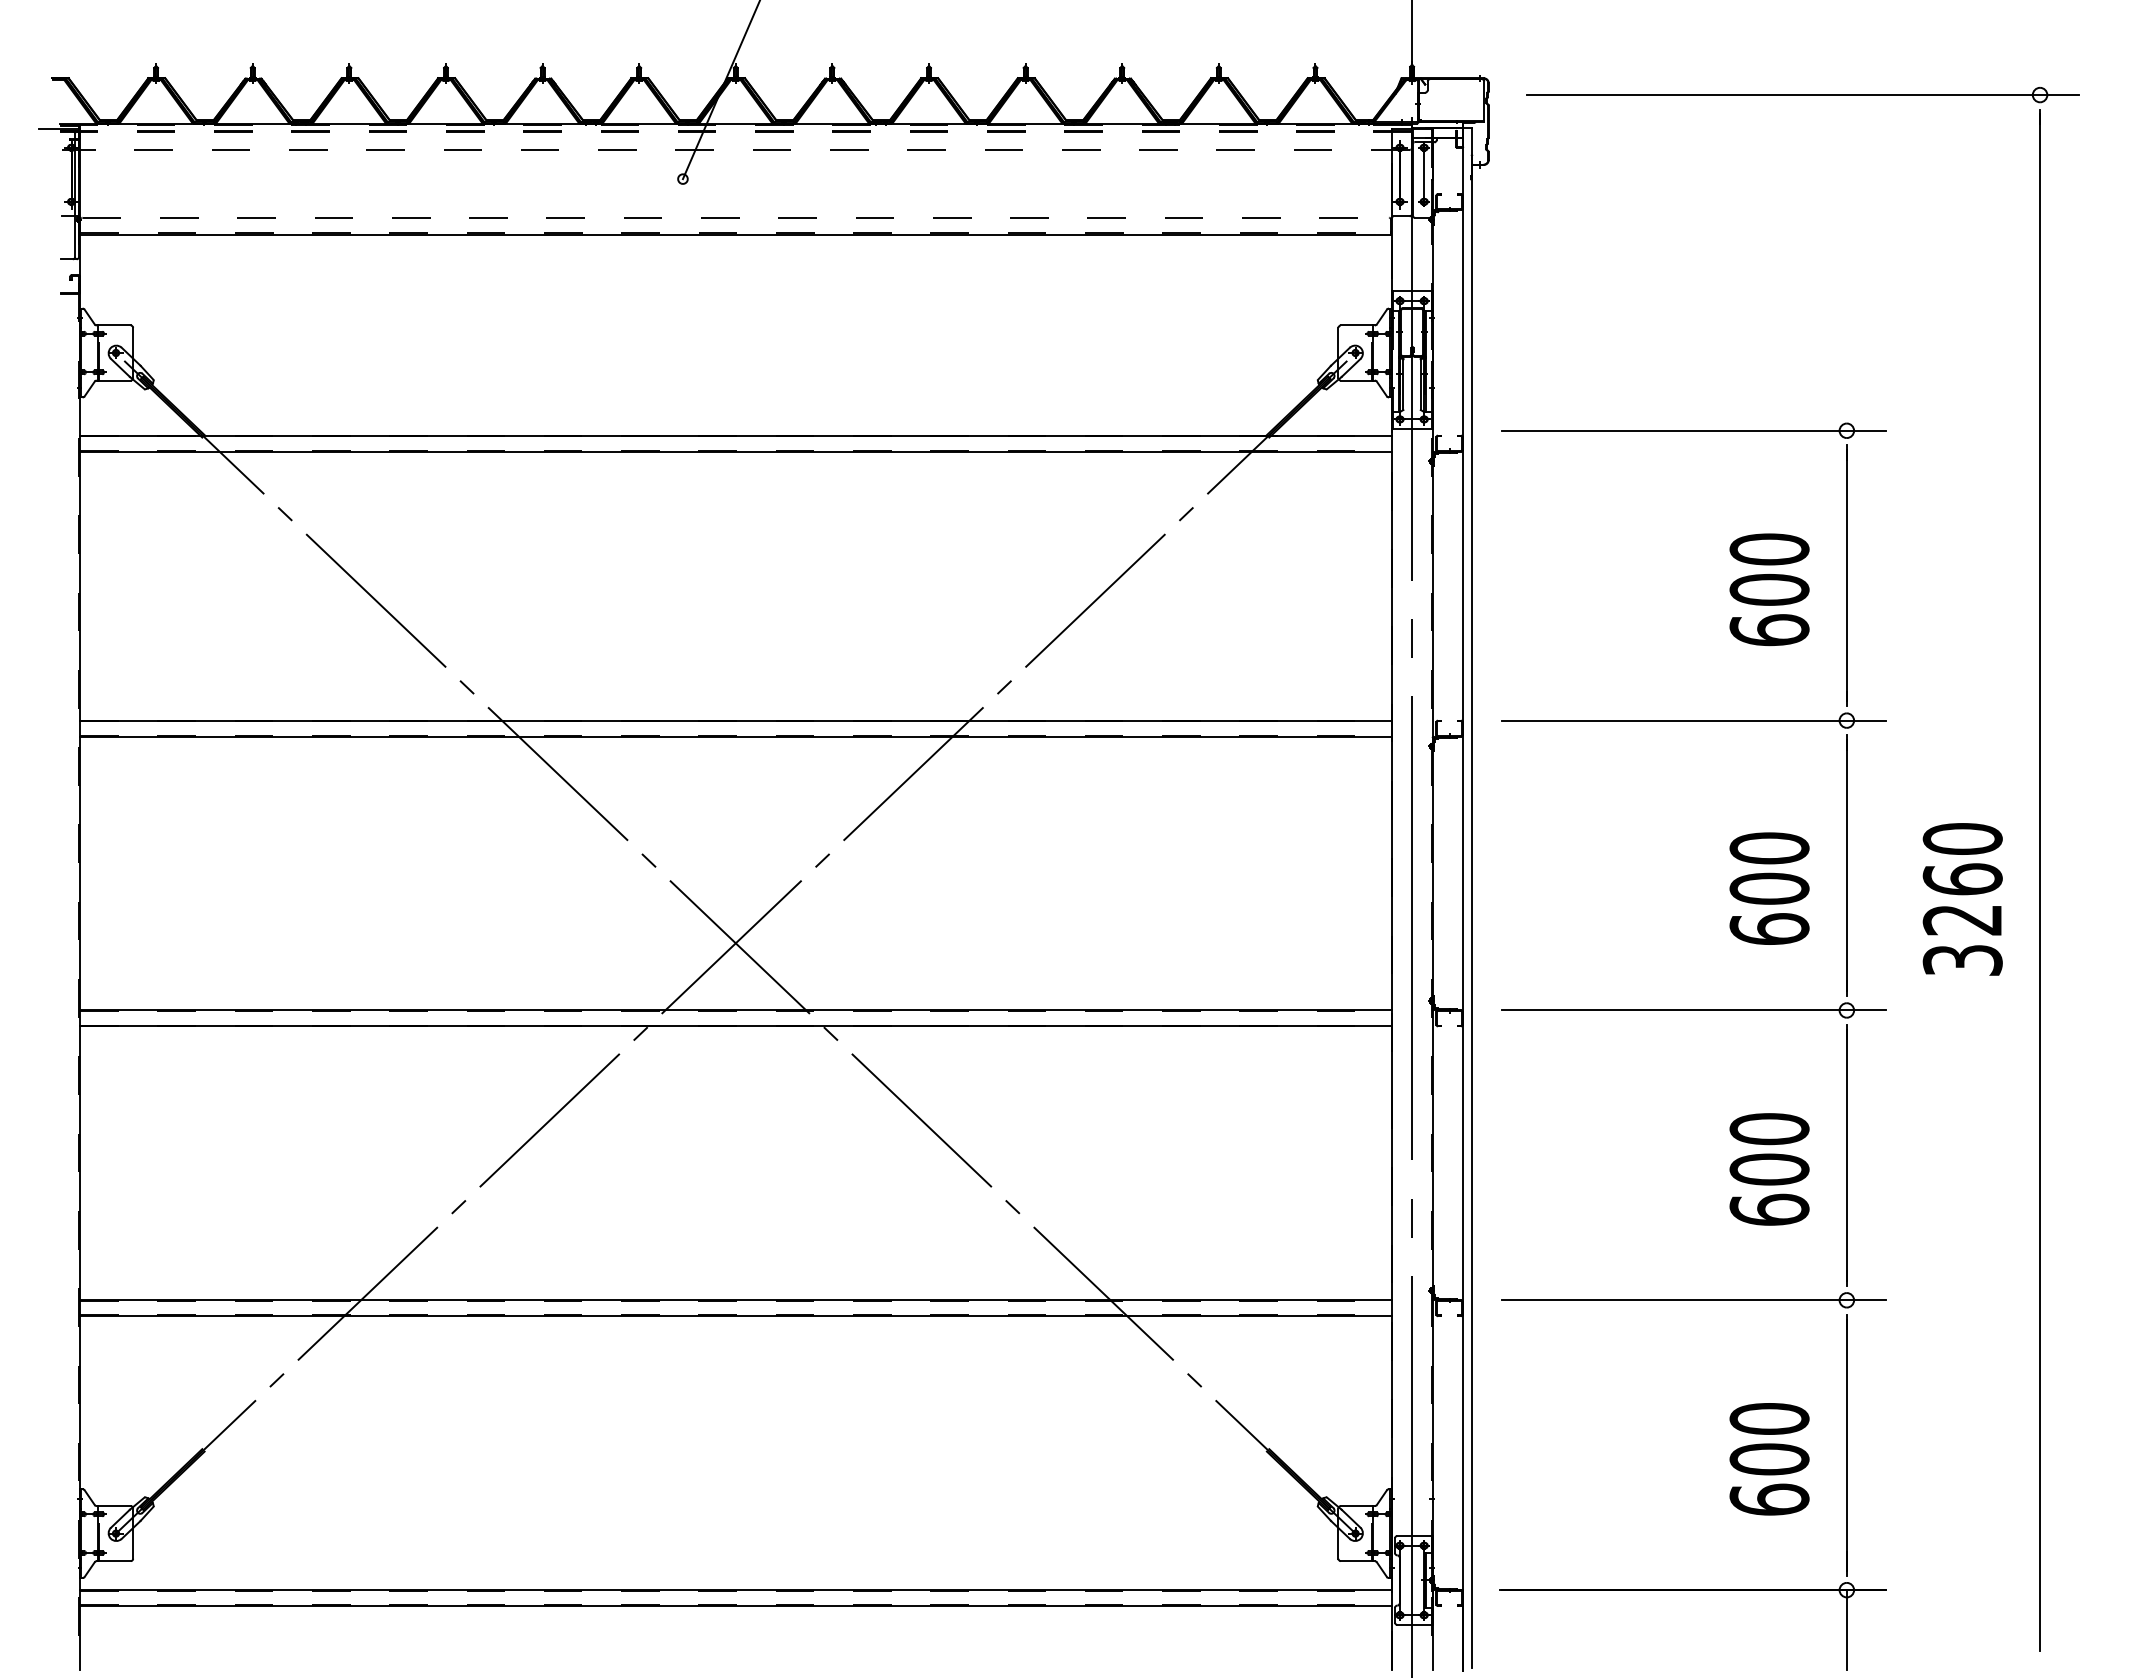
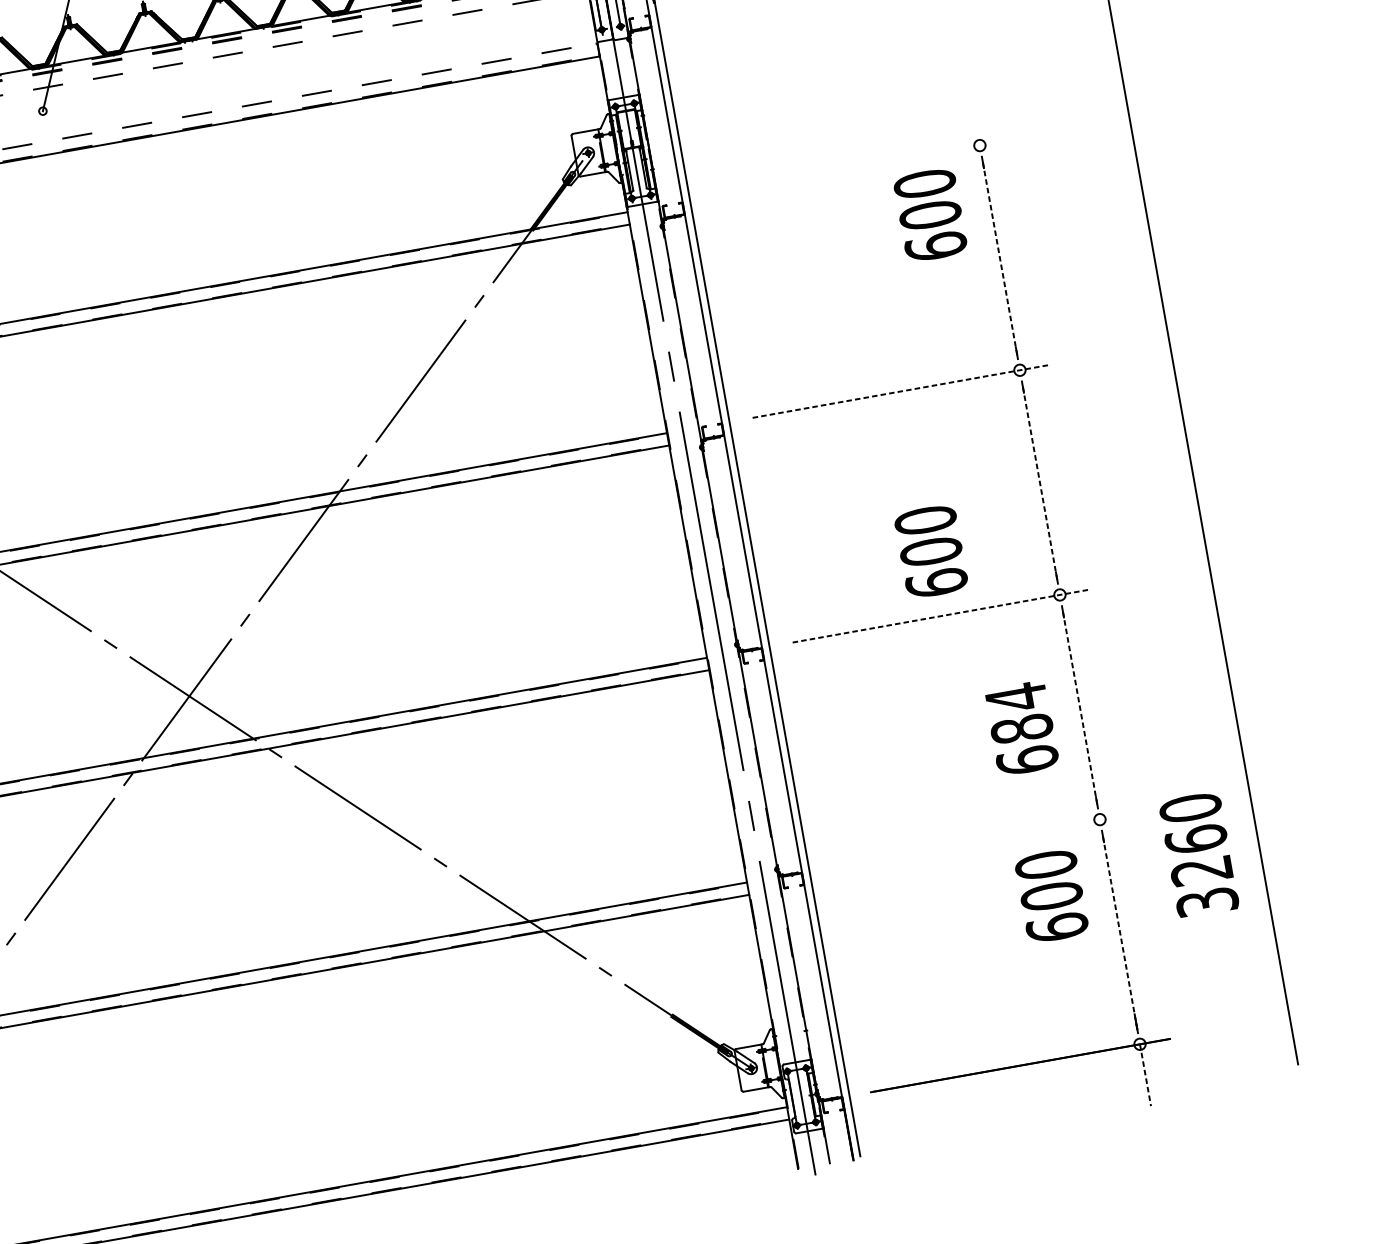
line: (1693, 430) -> (861, 166), removed
line: (1846, 575) -> (999, 257), solid -> dashed
text: (1769, 589) -> (930, 214), moved
line: (1693, 720) -> (901, 391), solid -> dashed
line: (1846, 865) -> (1039, 482), solid -> dashed
text: (1769, 888) -> (931, 551), moved
text: (1962, 899) -> (1198, 854), moved
line: (1693, 1010) -> (941, 616), solid -> dashed
text: (1769, 1148) -> (1019, 712), 600 -> 684
line: (1846, 1155) -> (1079, 707), solid -> dashed
line: (1693, 1300) -> (981, 840), removed
line: (1846, 1445) -> (1119, 932), solid -> dashed
text: (1769, 1459) -> (1051, 896), moved
line: (1846, 1630) -> (1145, 1075), solid -> dashed

